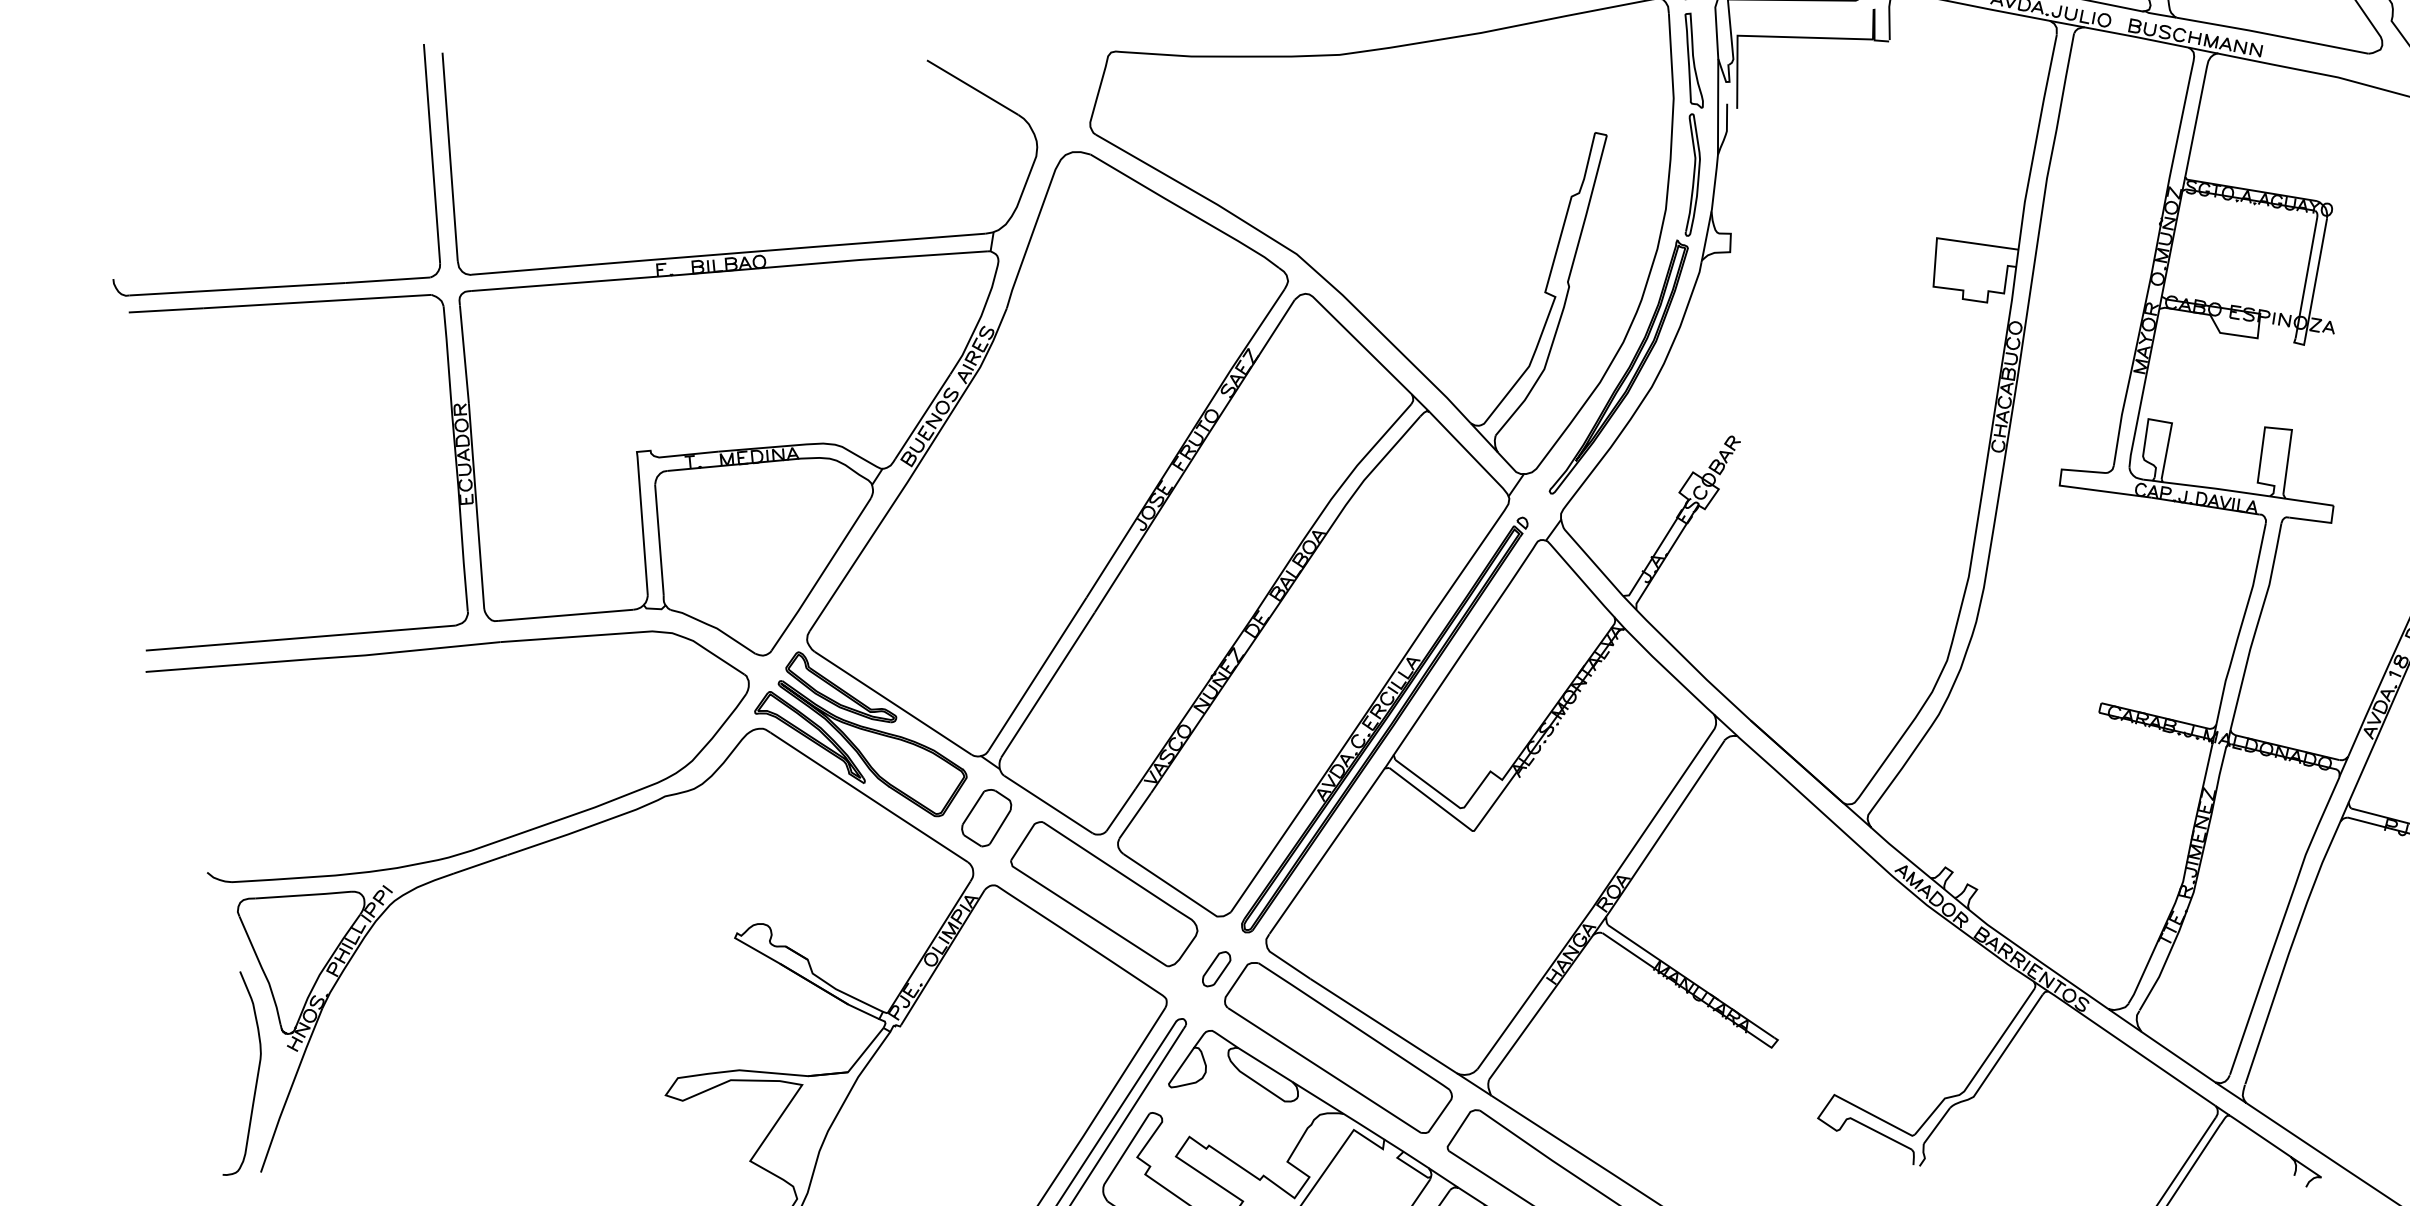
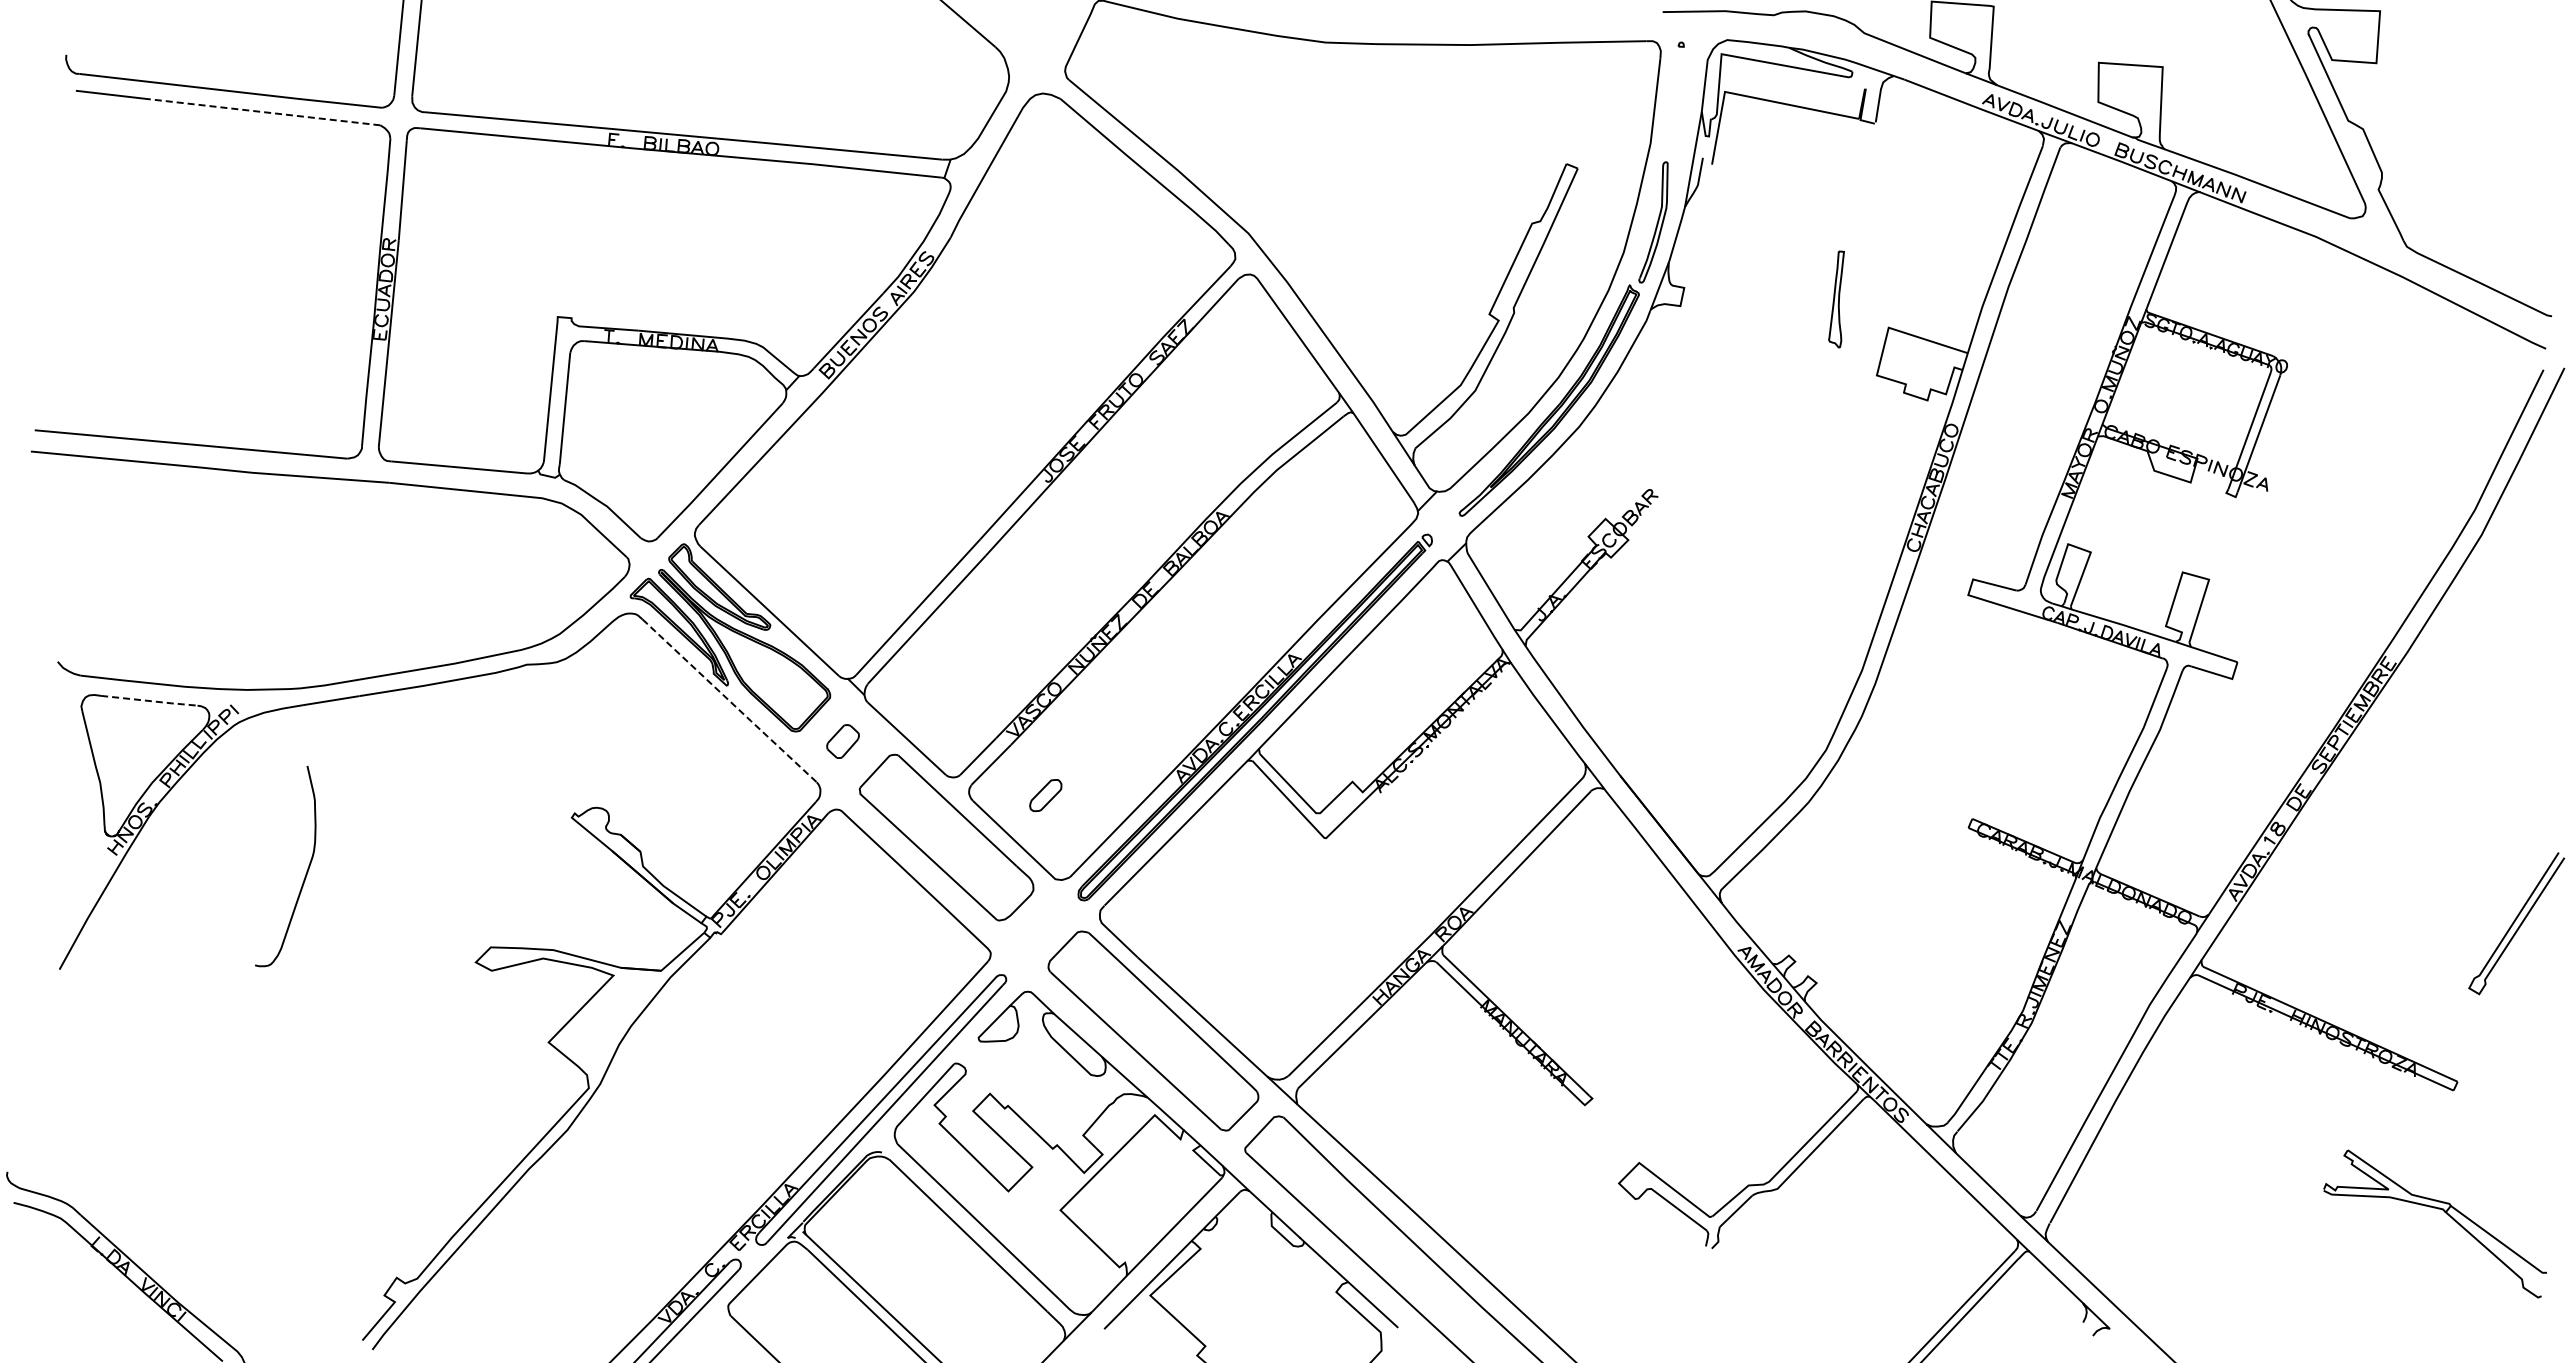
part: (1691, 61) -> (1836, 299), moved
line: (317, 301) -> (265, 112), solid -> dashed
line: (870, 797) -> (730, 701), solid -> dashed
part: (986, 818) -> (842, 741), size x0.6
line: (304, 895) -> (150, 701), solid -> dashed
part: (1216, 969) -> (1045, 795), moved
curve: (256, 1076) -> (305, 873), moved

